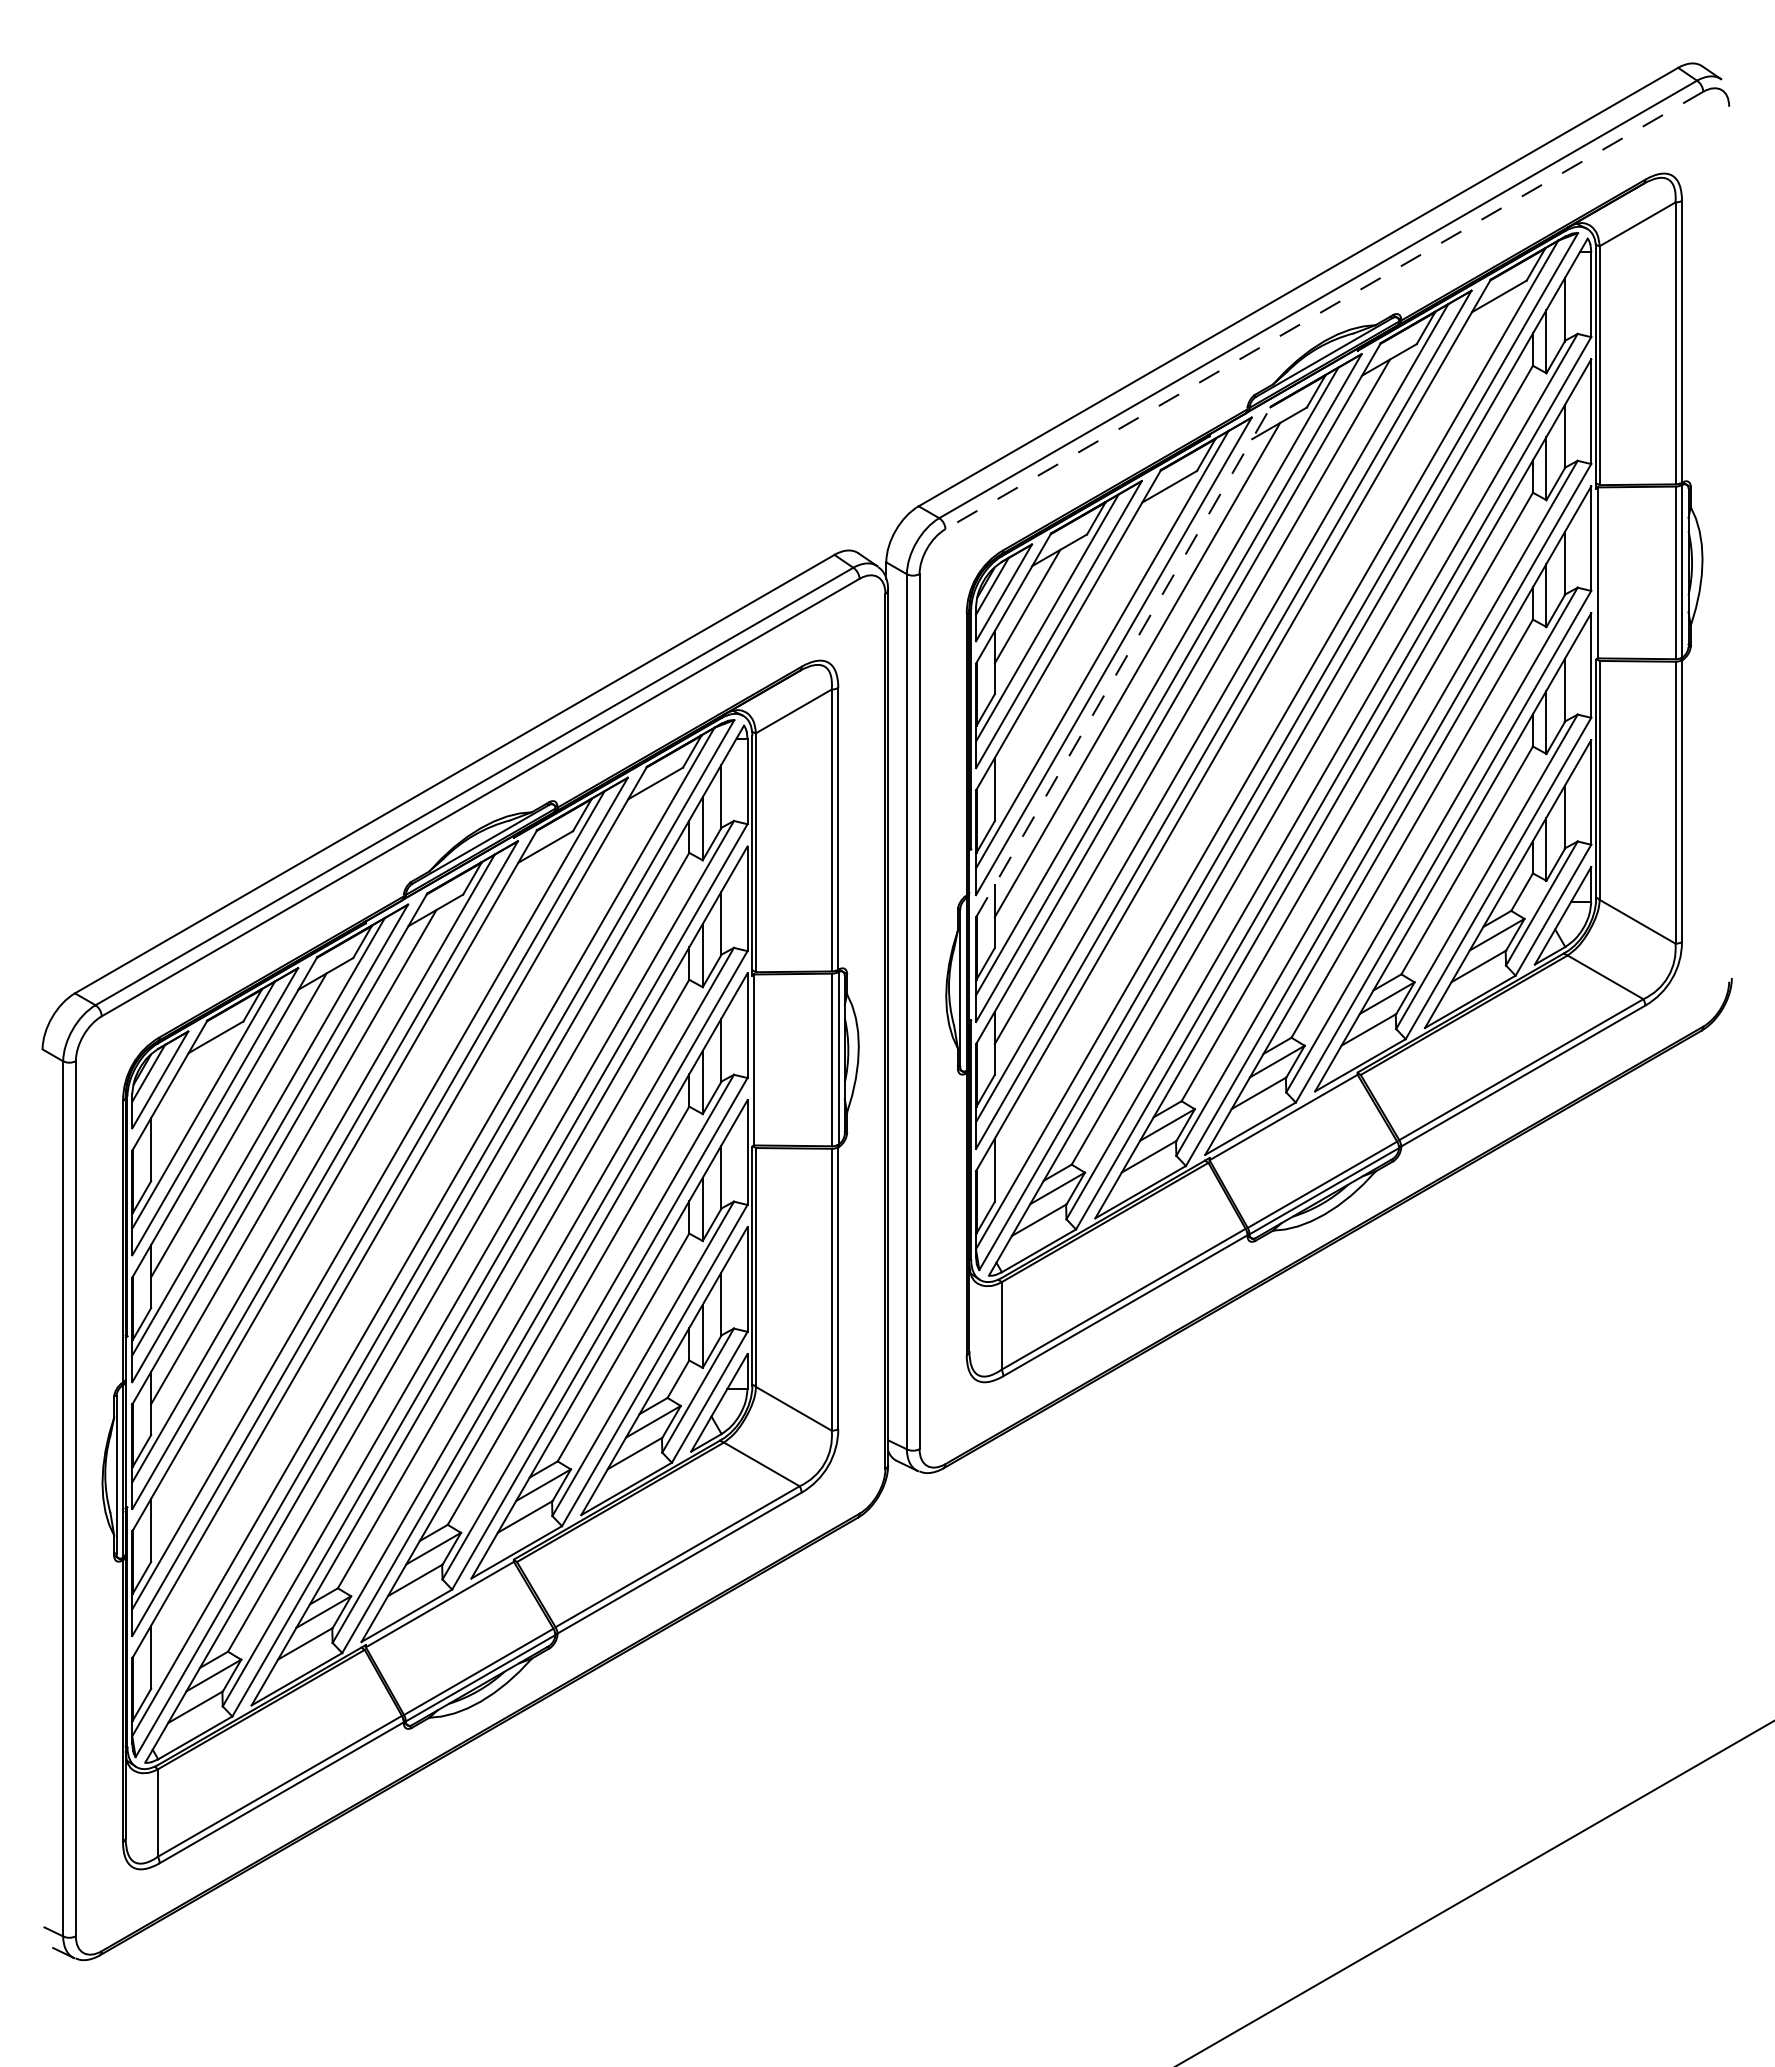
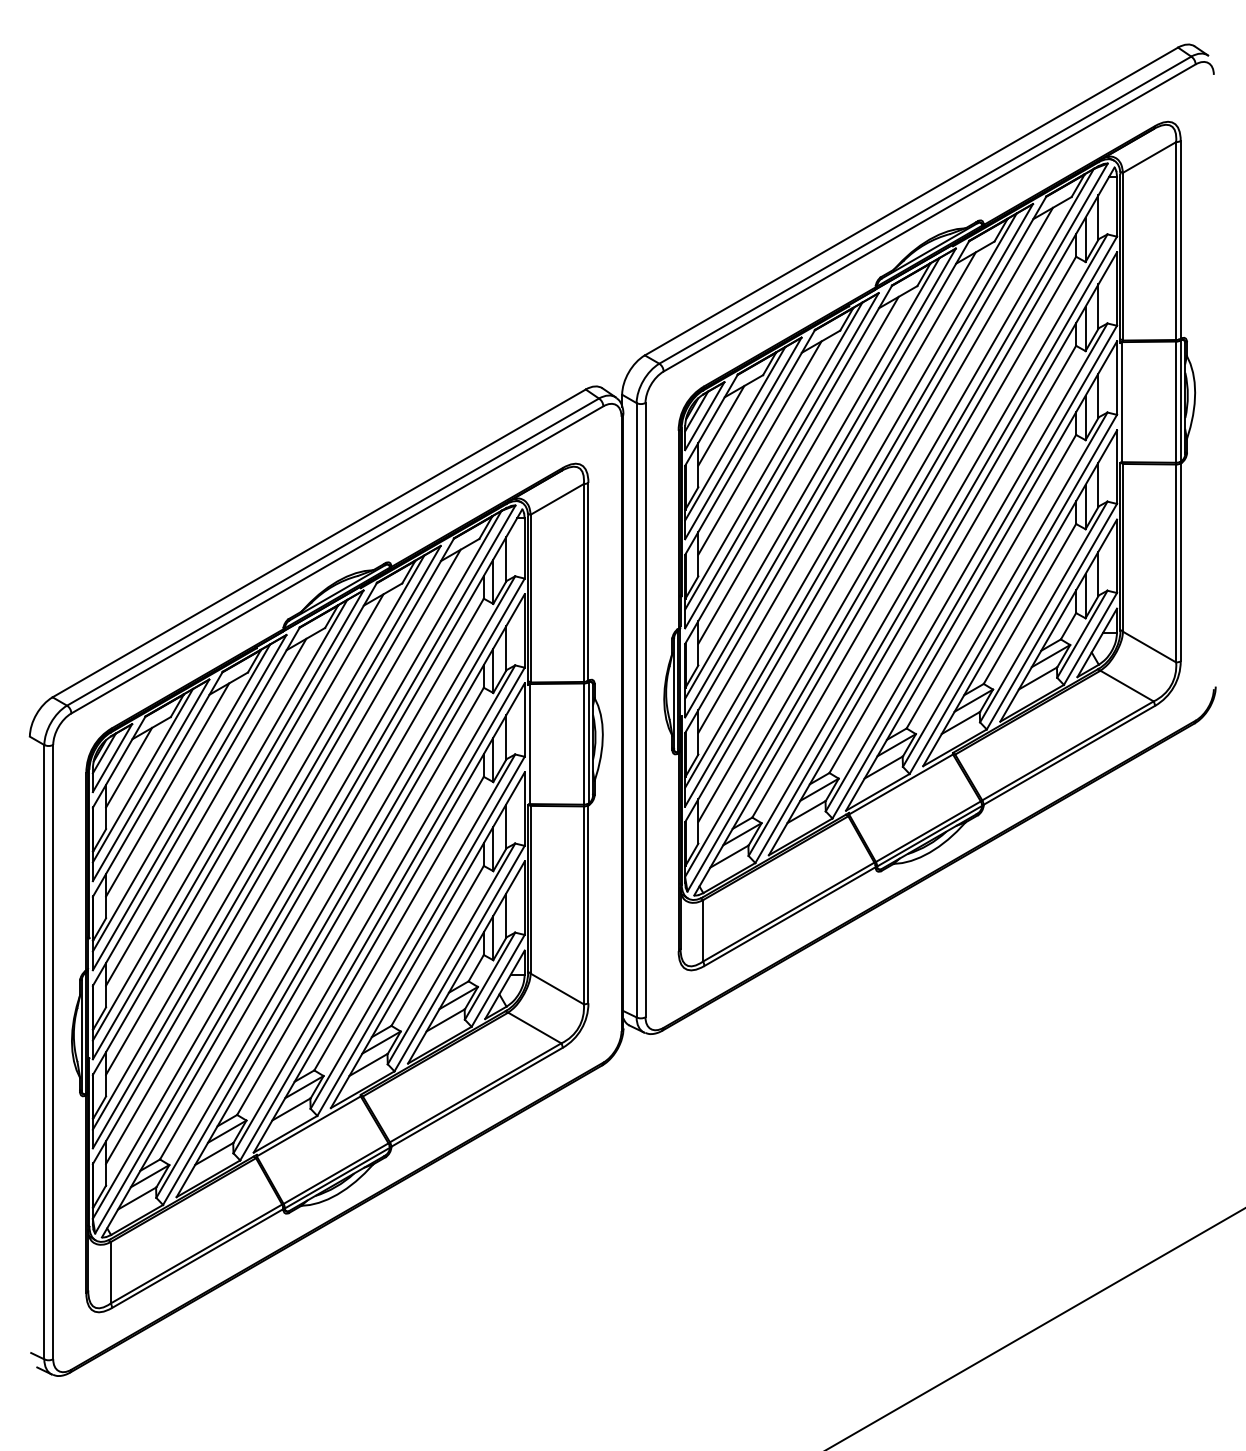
line: (1324, 310) -> (929, 217), dashed -> solid
line: (1082, 638) -> (759, 448), added
line: (1123, 661) -> (788, 464), dashed -> solid
line: (1246, 733) -> (875, 514), added
line: (183, 1093) -> (128, 767), added
line: (348, 1188) -> (244, 834), added
line: (403, 1220) -> (283, 856), added

